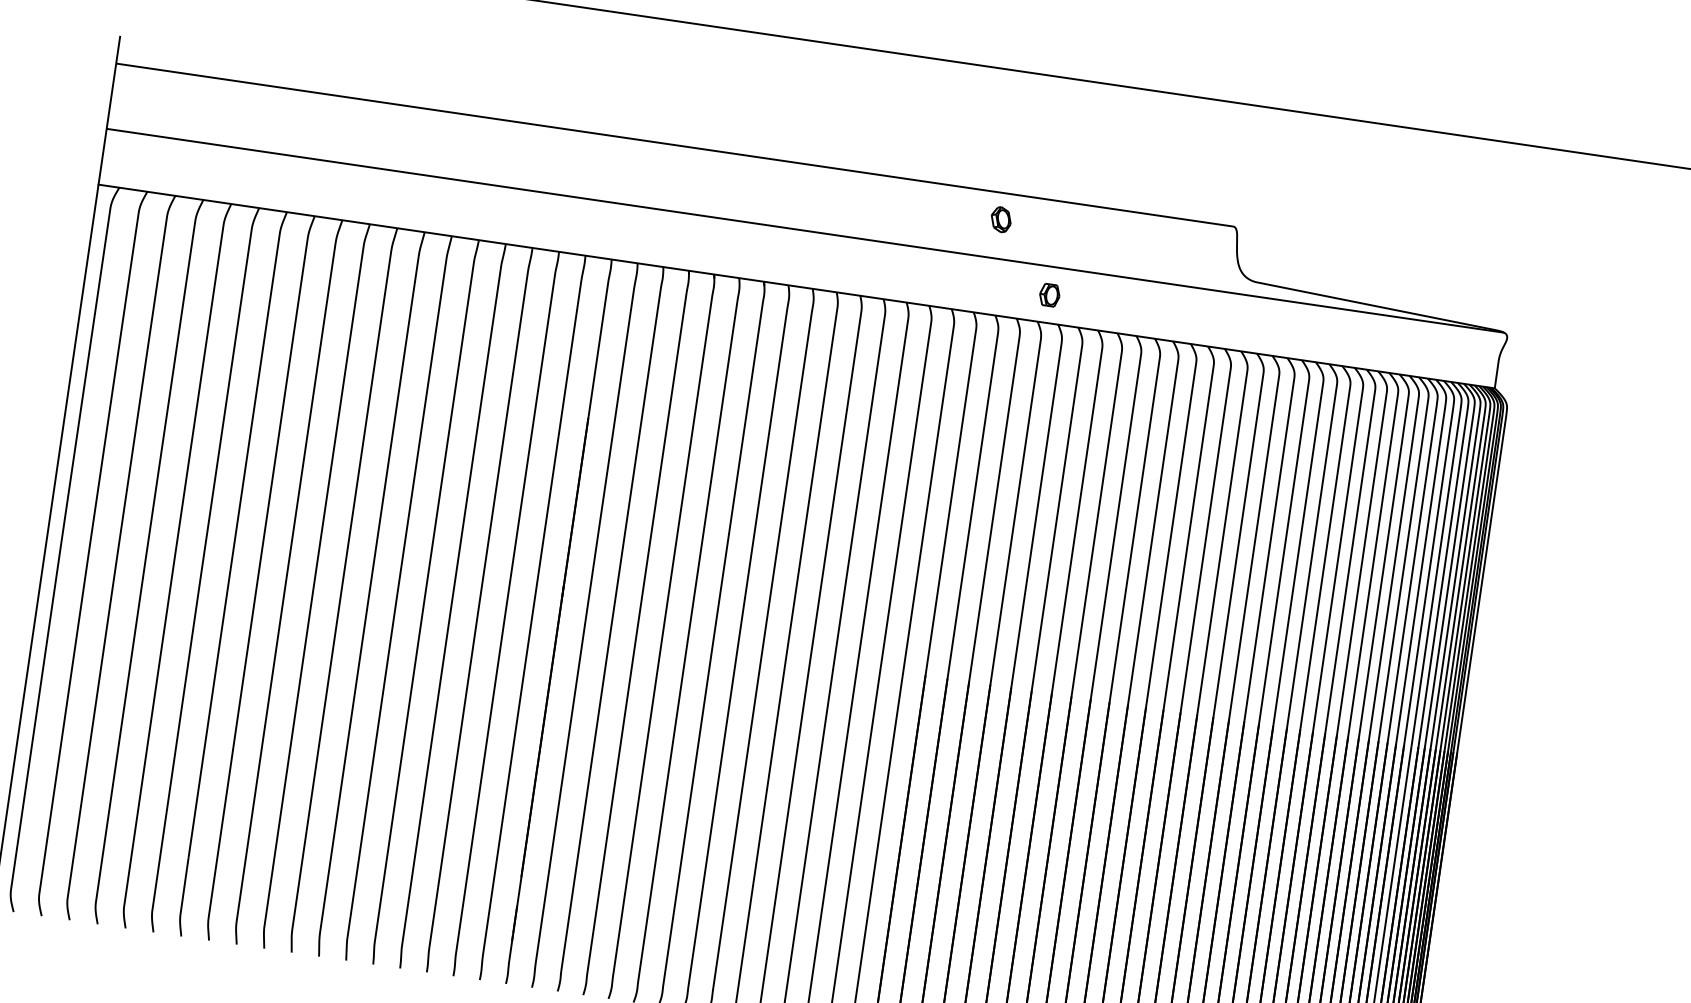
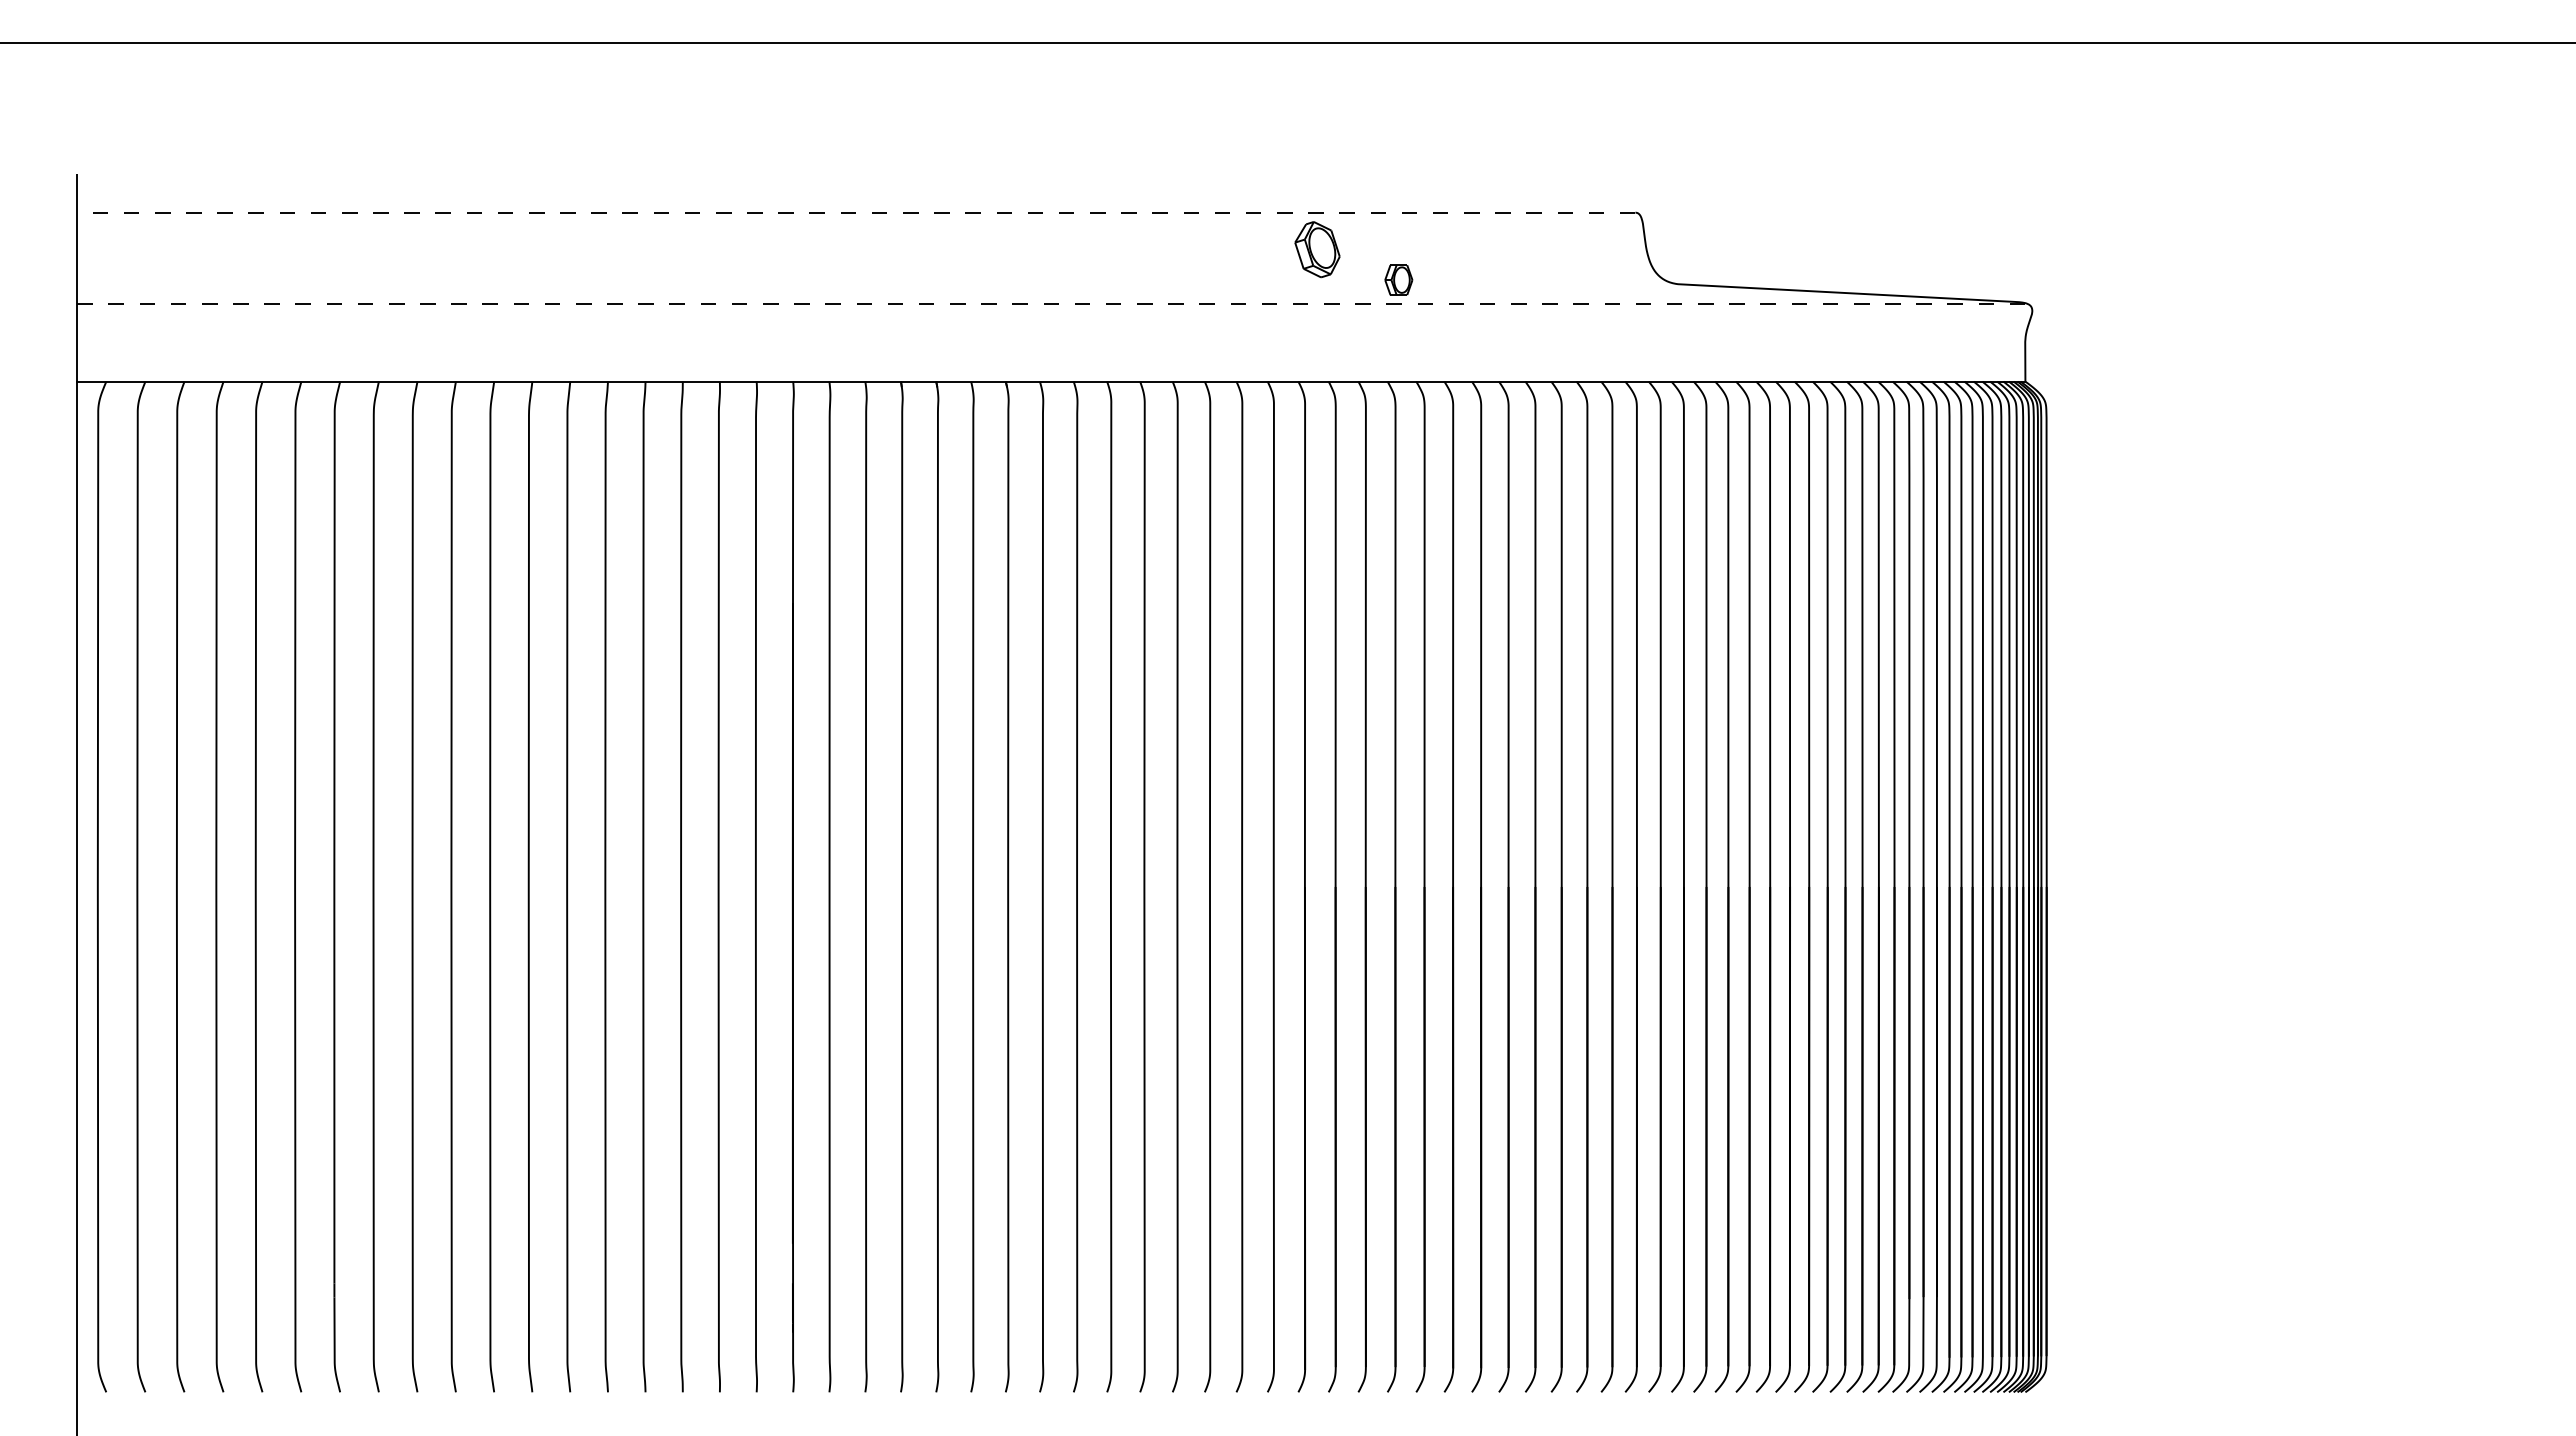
line: (673, 144) -> (855, 212), solid -> dashed
part: (1001, 219) -> (1317, 249), size x1.6
line: (805, 230) -> (1052, 303), solid -> dashed
part: (1049, 294) -> (1398, 279), moved

